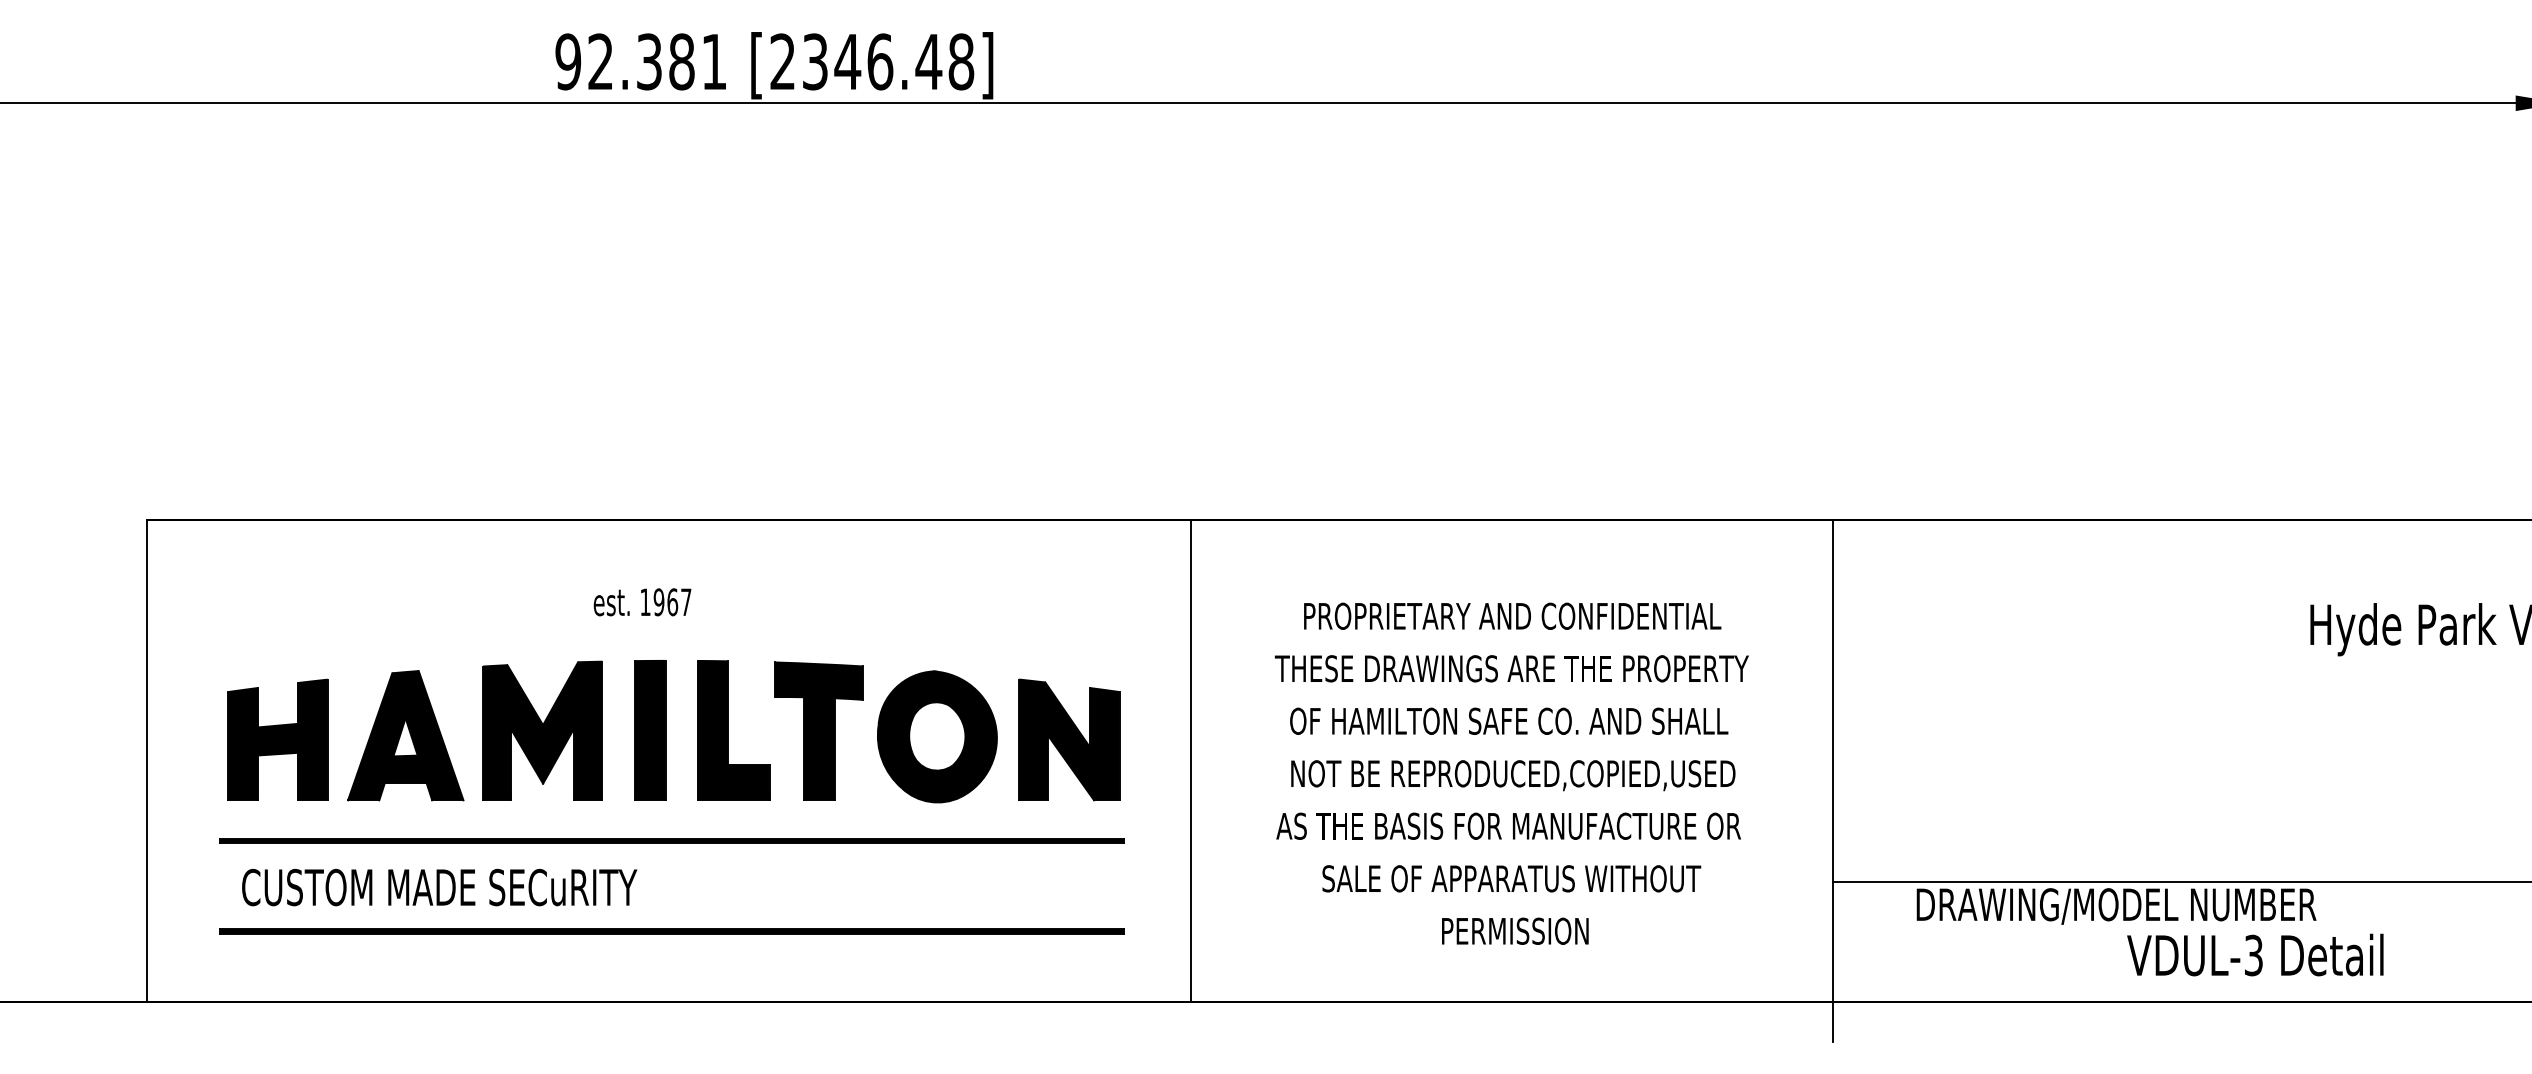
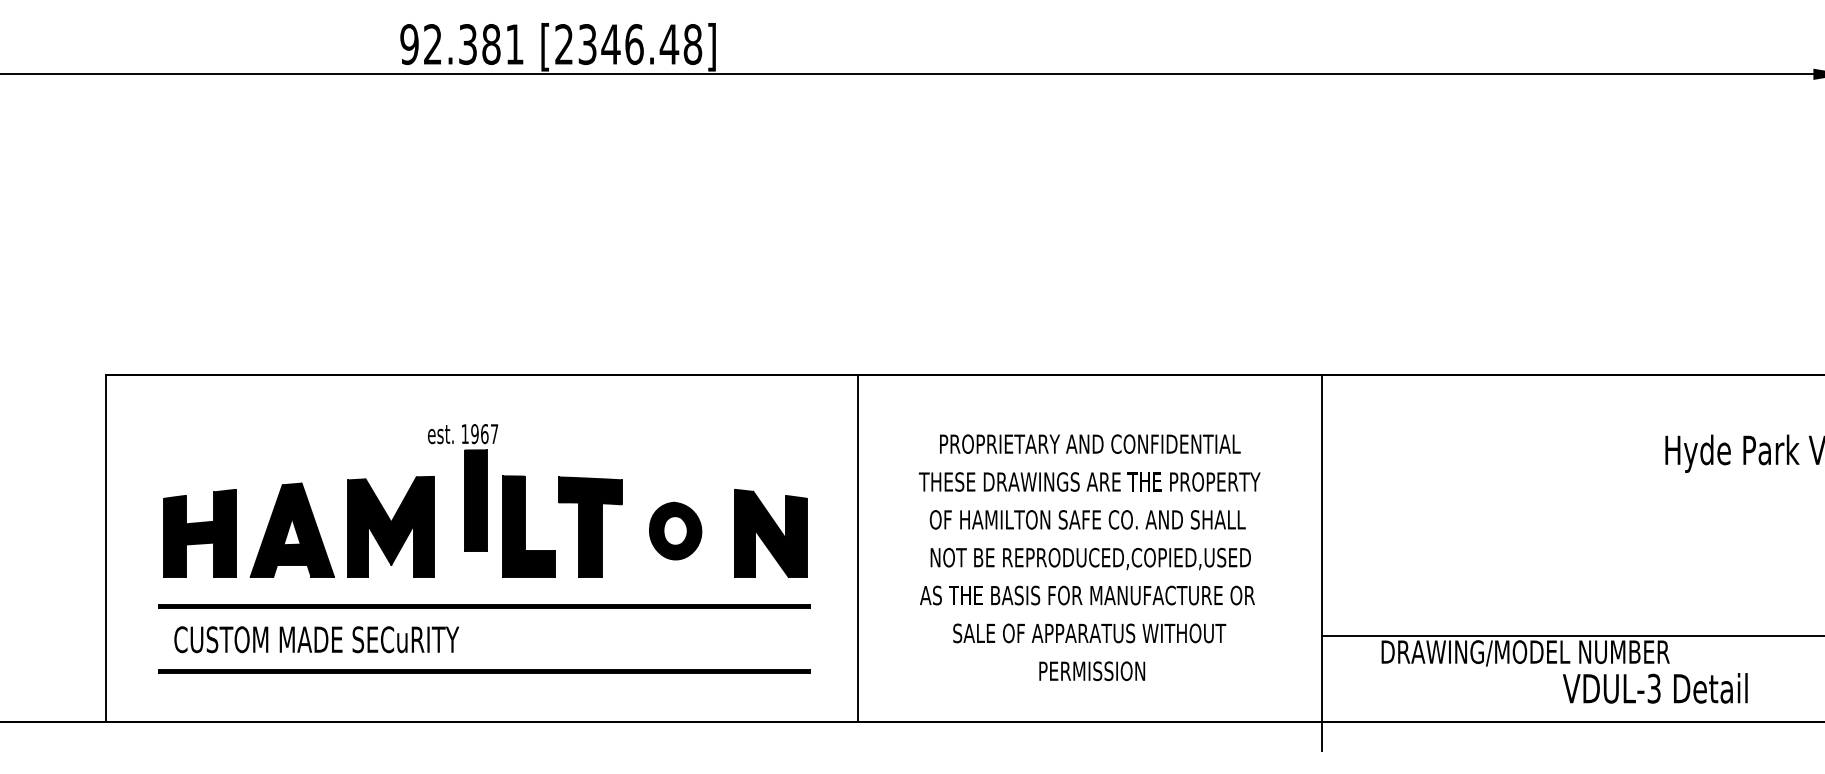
part: (650, 730) -> (475, 500), moved
part: (937, 736) -> (675, 530), size x0.6
text: (2255, 954) -> (1655, 687), moved

